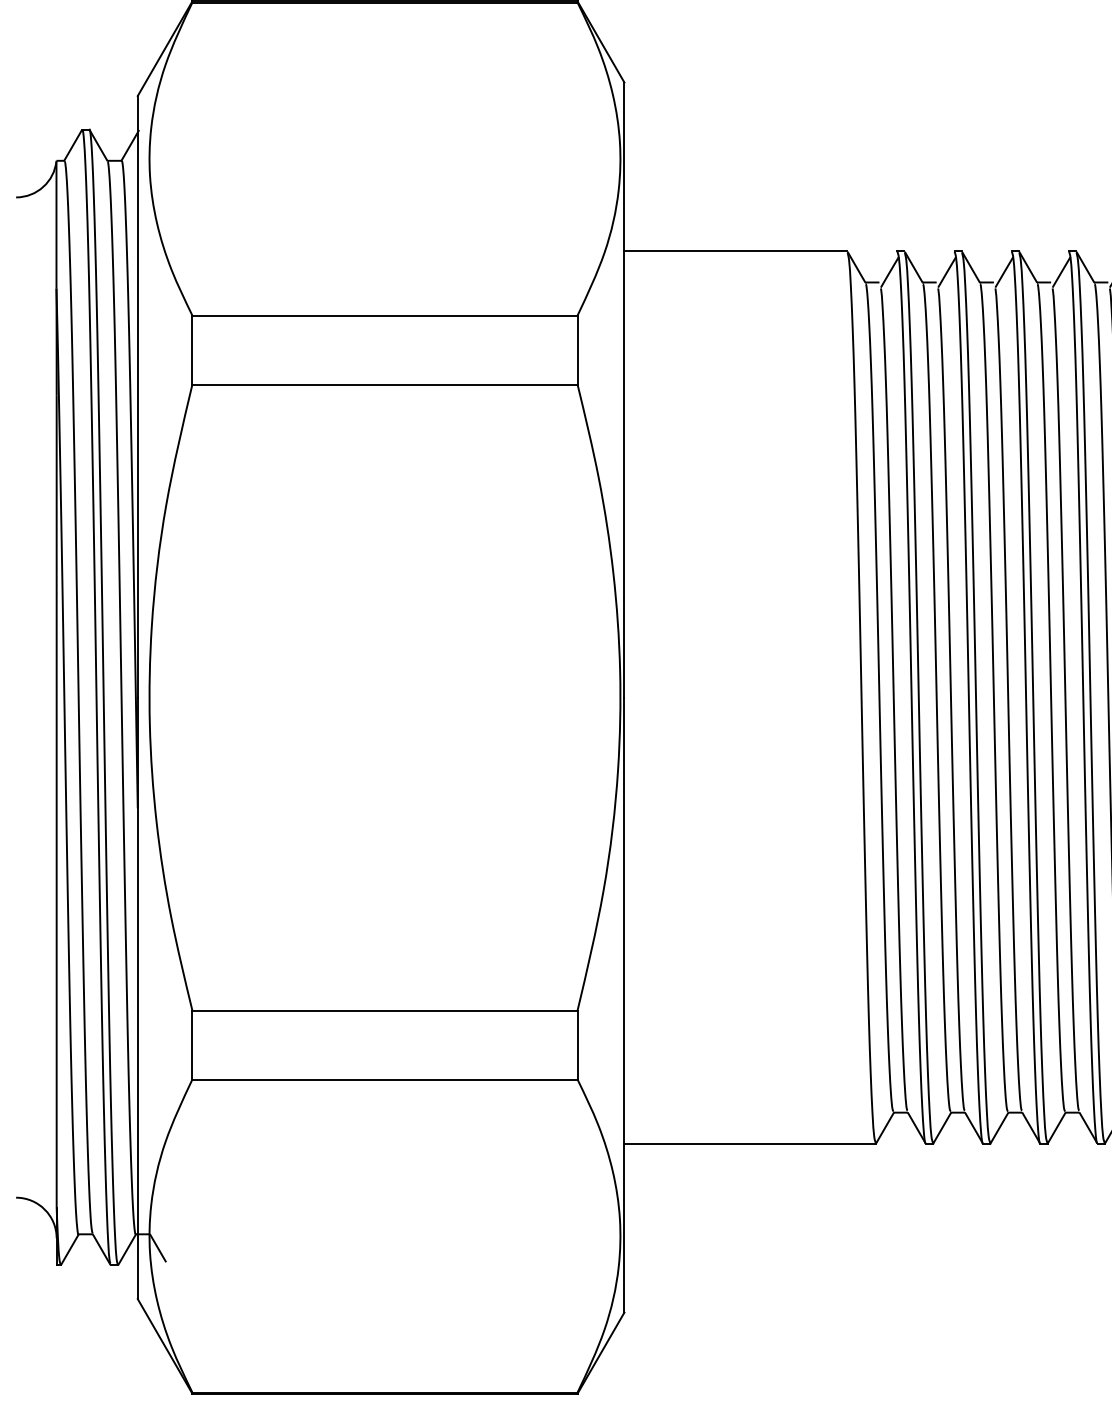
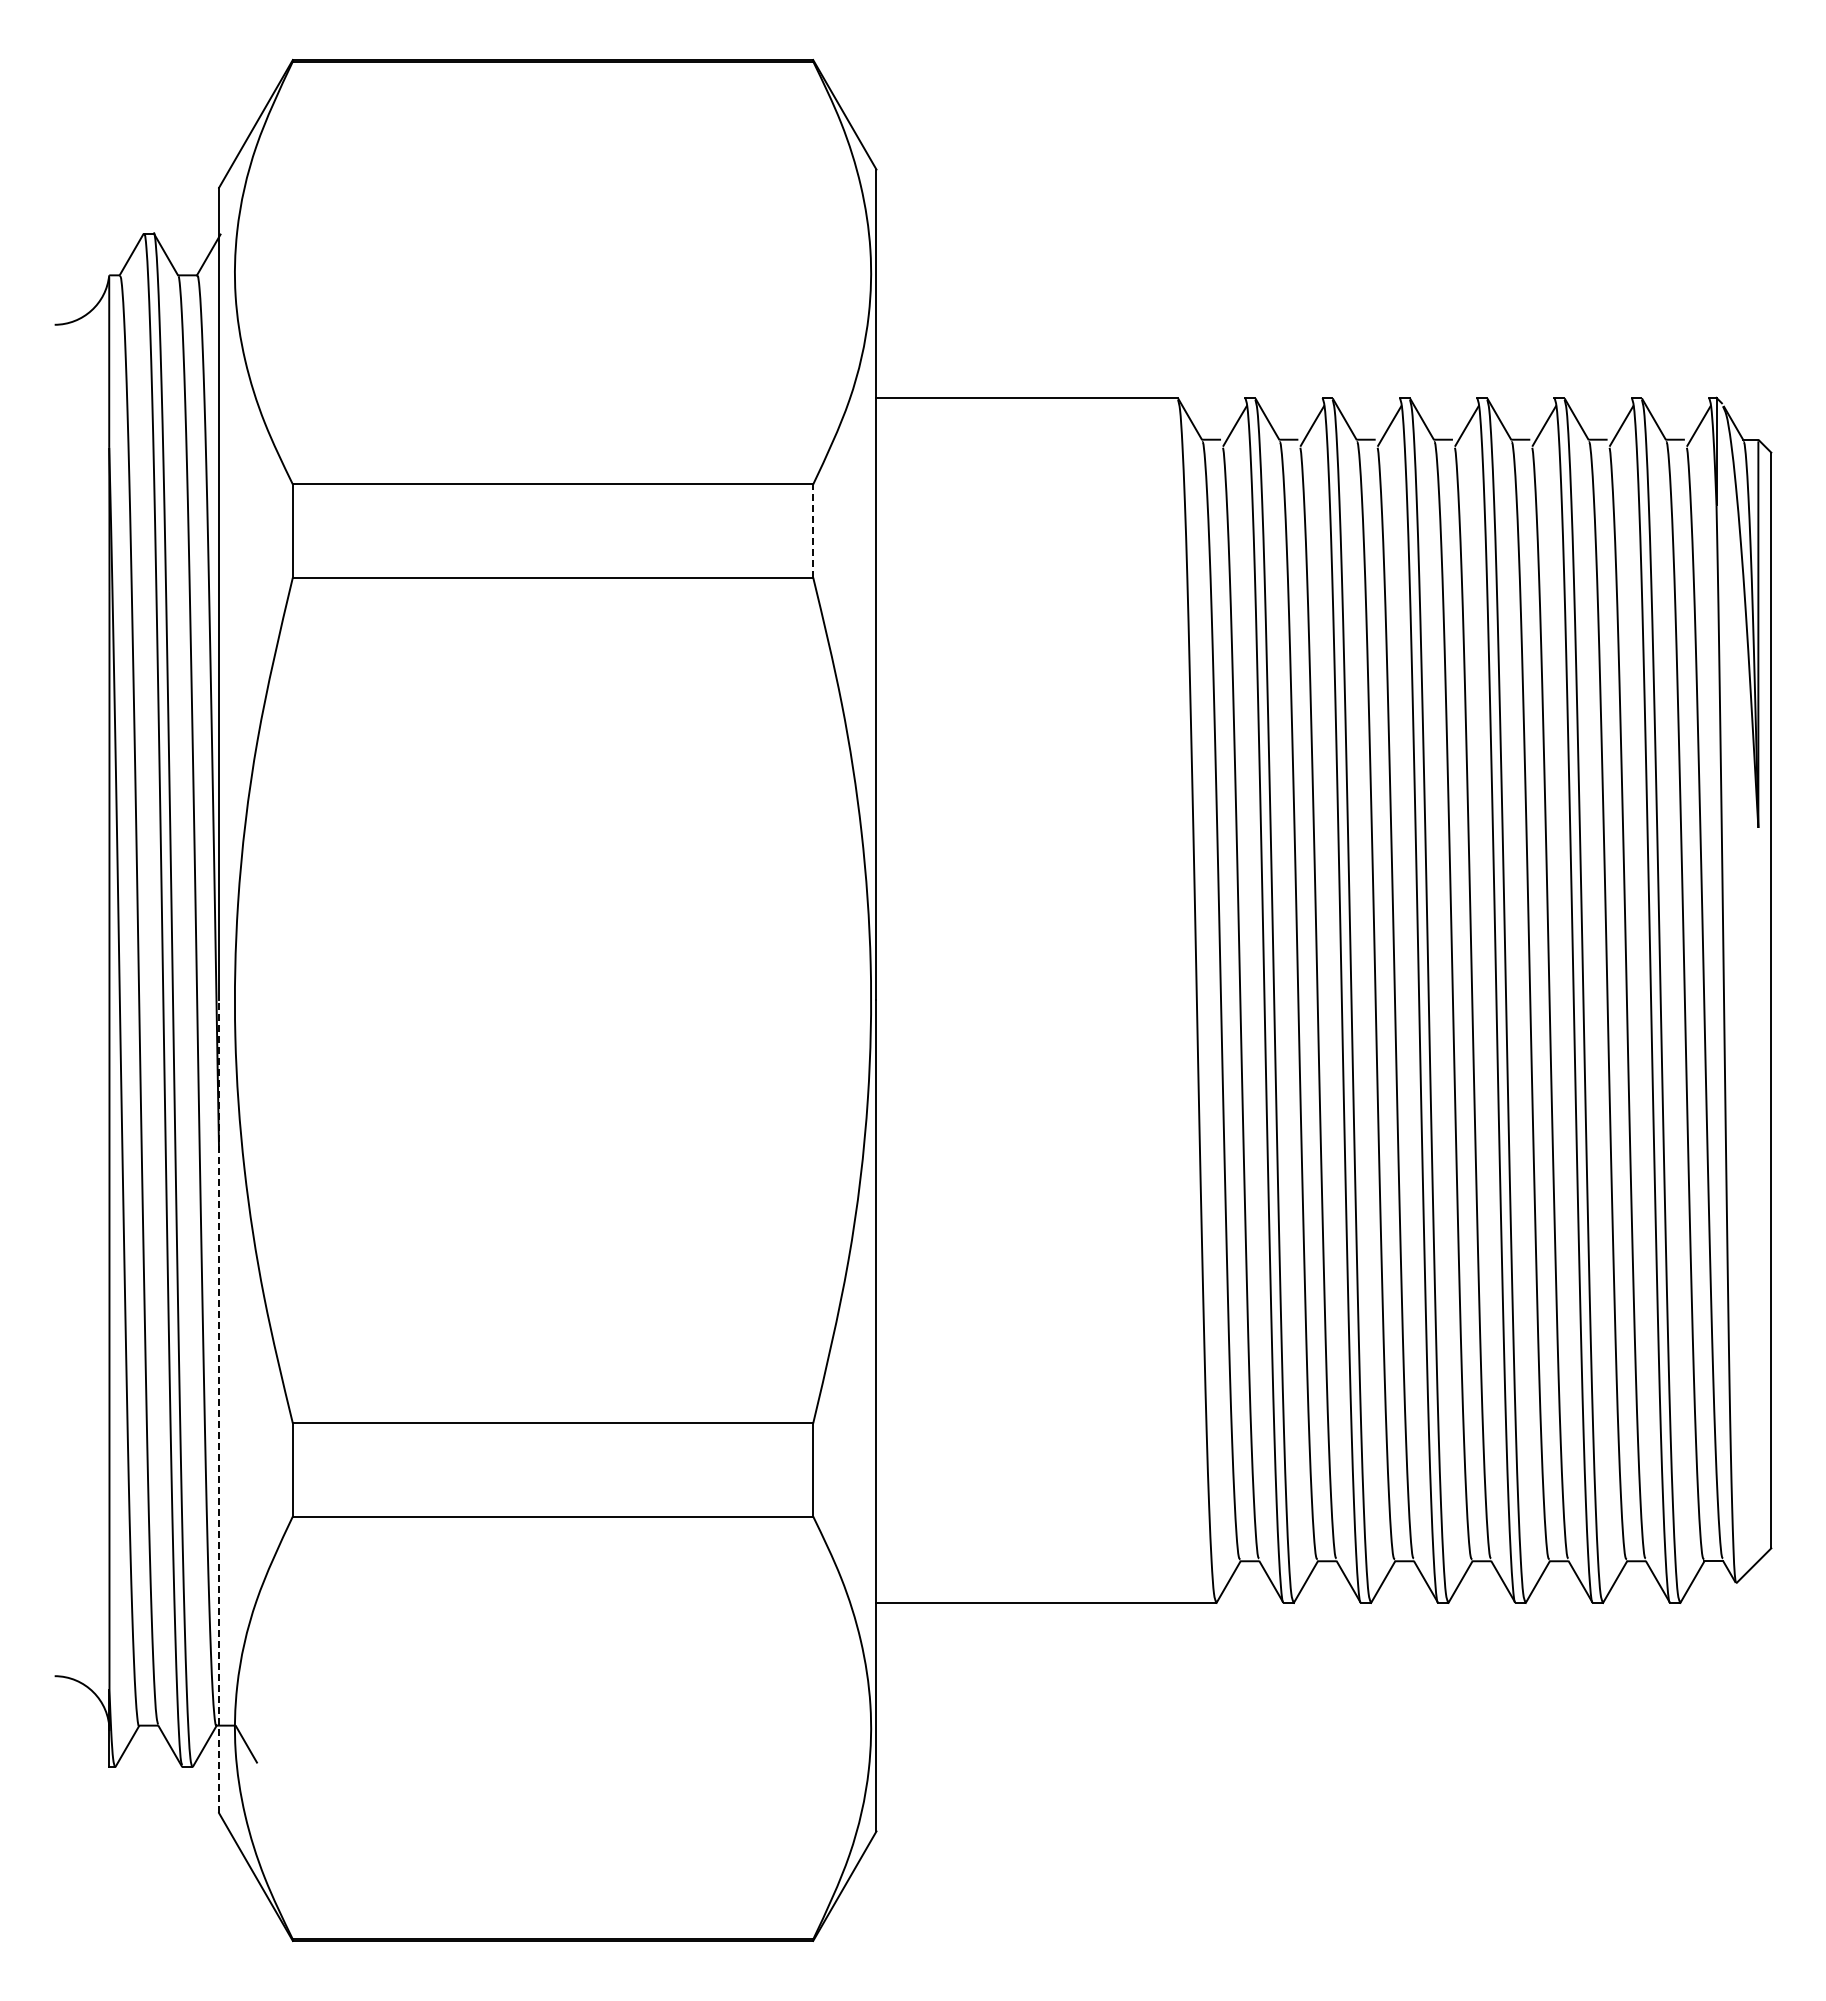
line: (577, 350) -> (813, 531), solid -> dashed
line: (138, 998) -> (219, 1406), solid -> dashed

